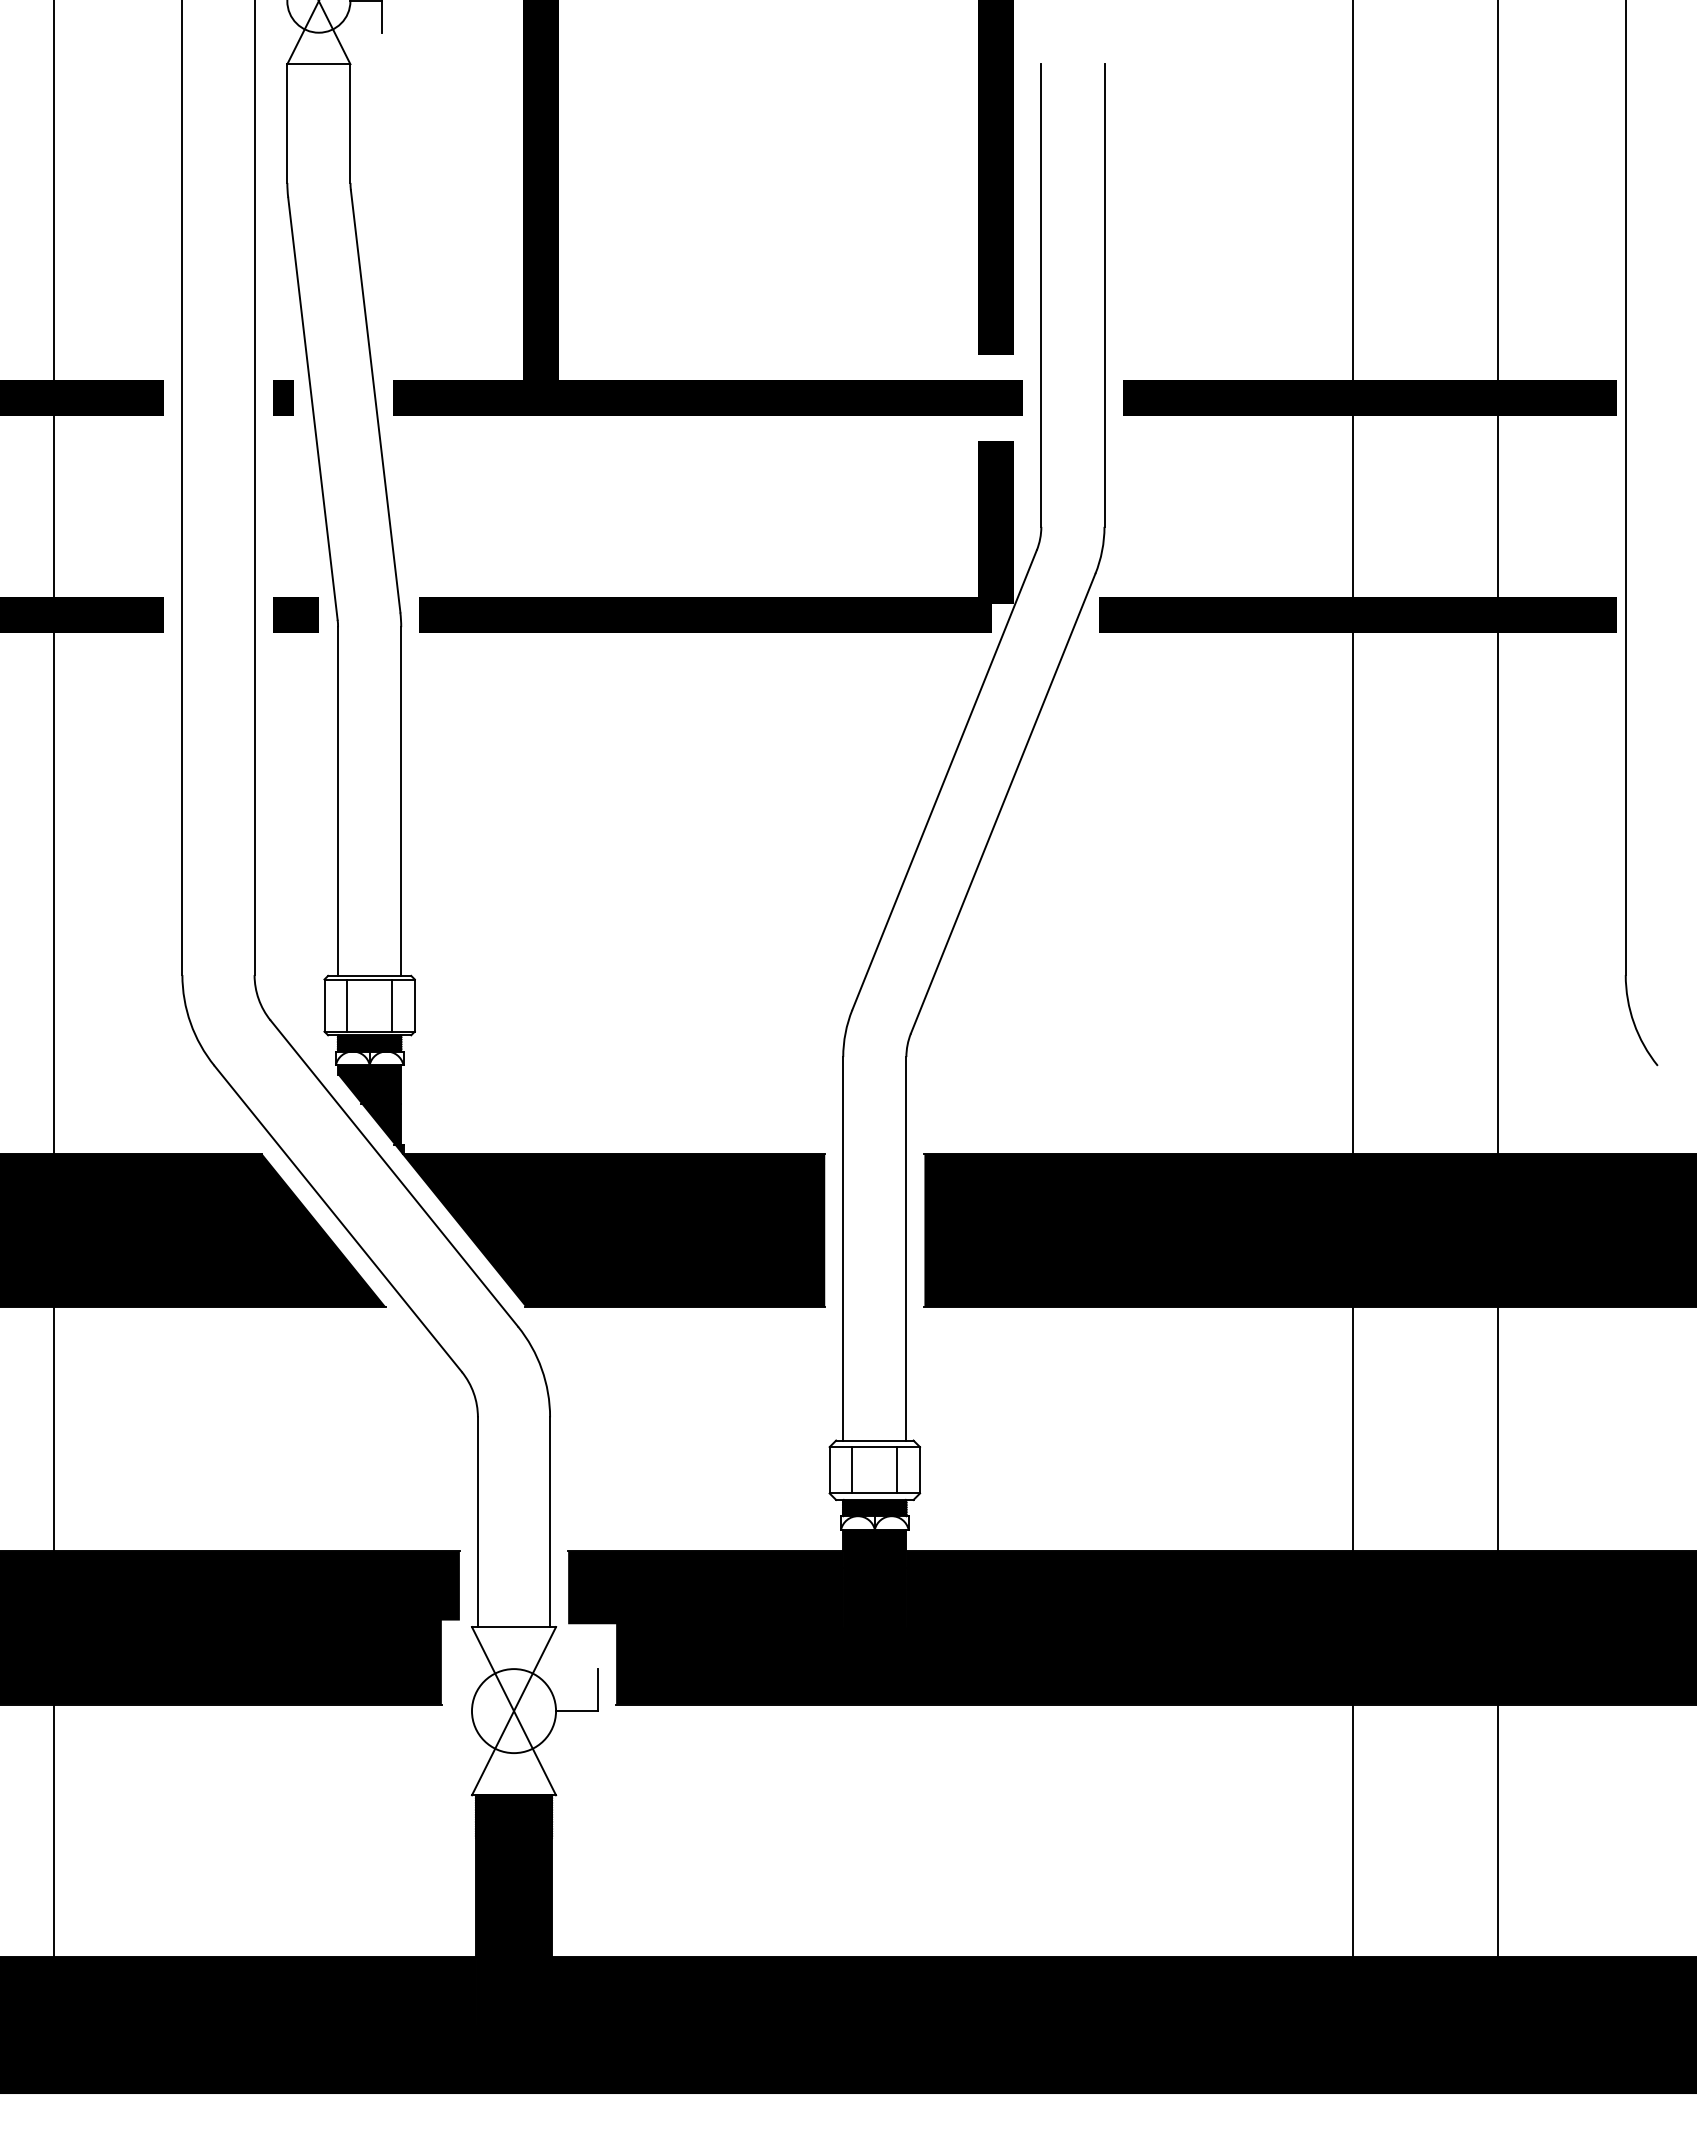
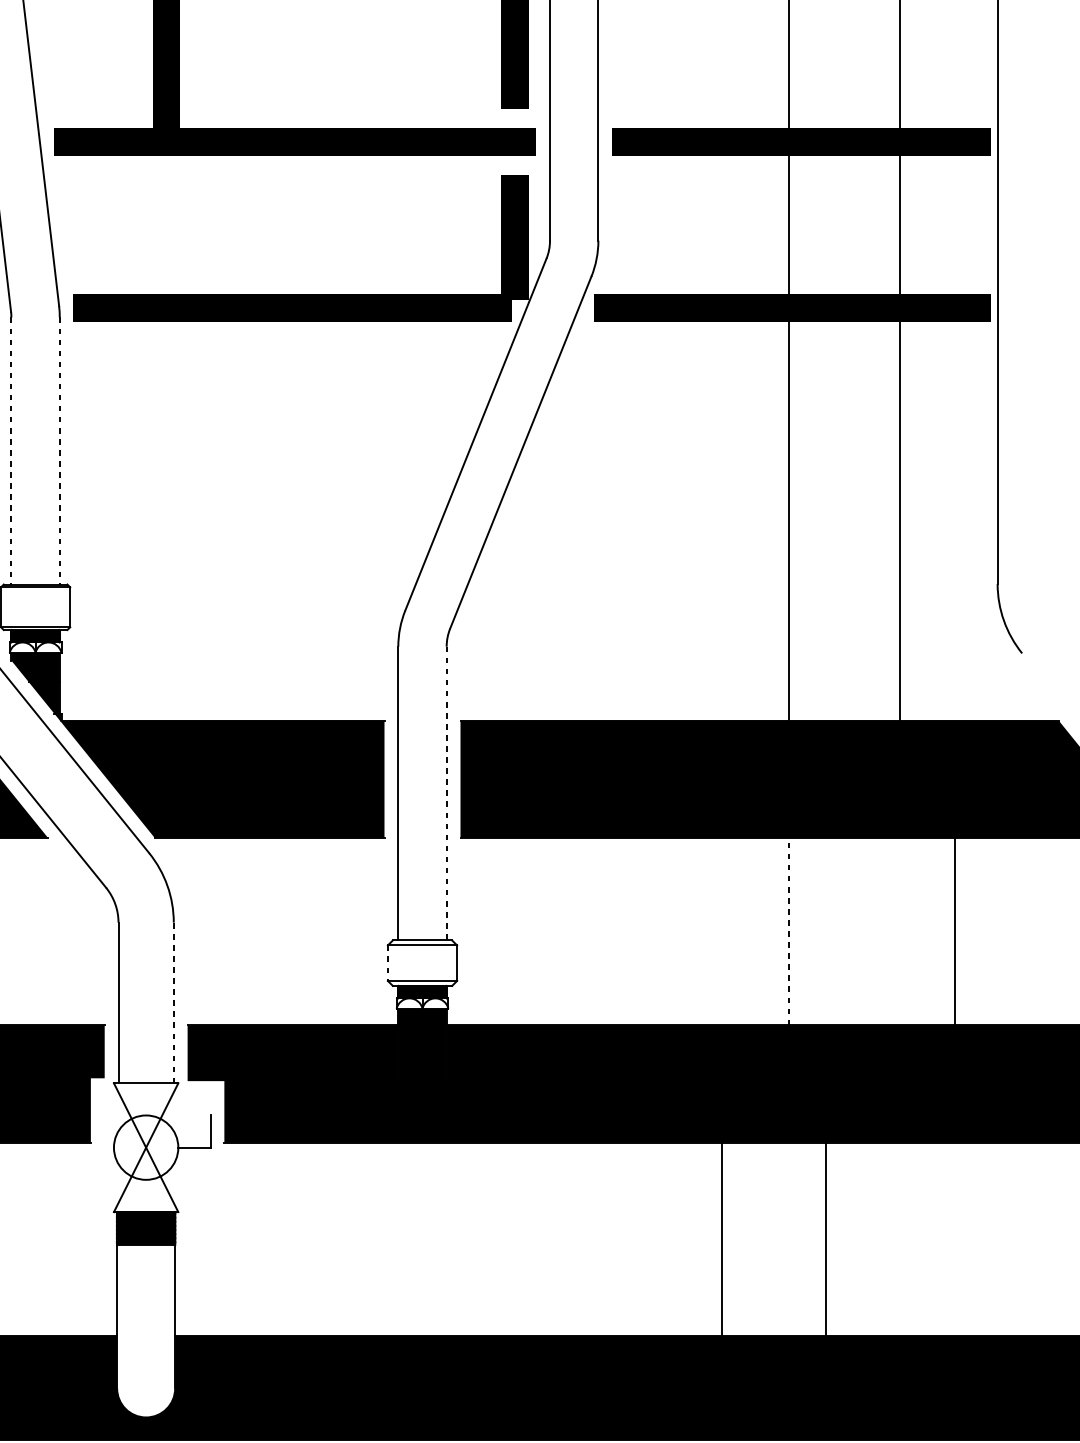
line: (338, 802) -> (11, 451), solid -> dashed
line: (401, 802) -> (59, 451), solid -> dashed
line: (347, 1005) -> (18, 607), removed
line: (392, 1005) -> (53, 607), removed
line: (906, 1248) -> (446, 793), solid -> dashed
line: (1353, 1428) -> (789, 931), solid -> dashed
line: (1497, 1429) -> (955, 931), moved
line: (829, 1470) -> (387, 963), solid -> dashed
line: (852, 1470) -> (405, 963), removed
line: (897, 1470) -> (439, 963), removed
line: (550, 1522) -> (174, 1003), solid -> dashed
line: (1353, 1830) -> (722, 1239), moved
line: (1497, 1830) -> (825, 1239), moved
fill: (513, 1950) -> (145, 1331), removed

